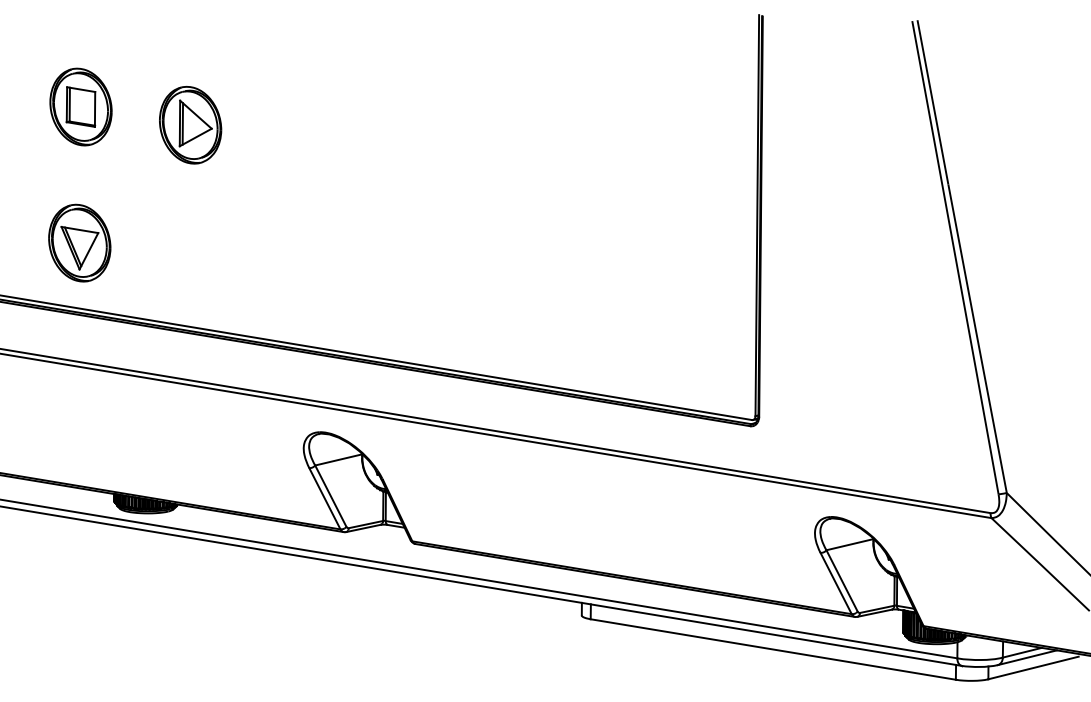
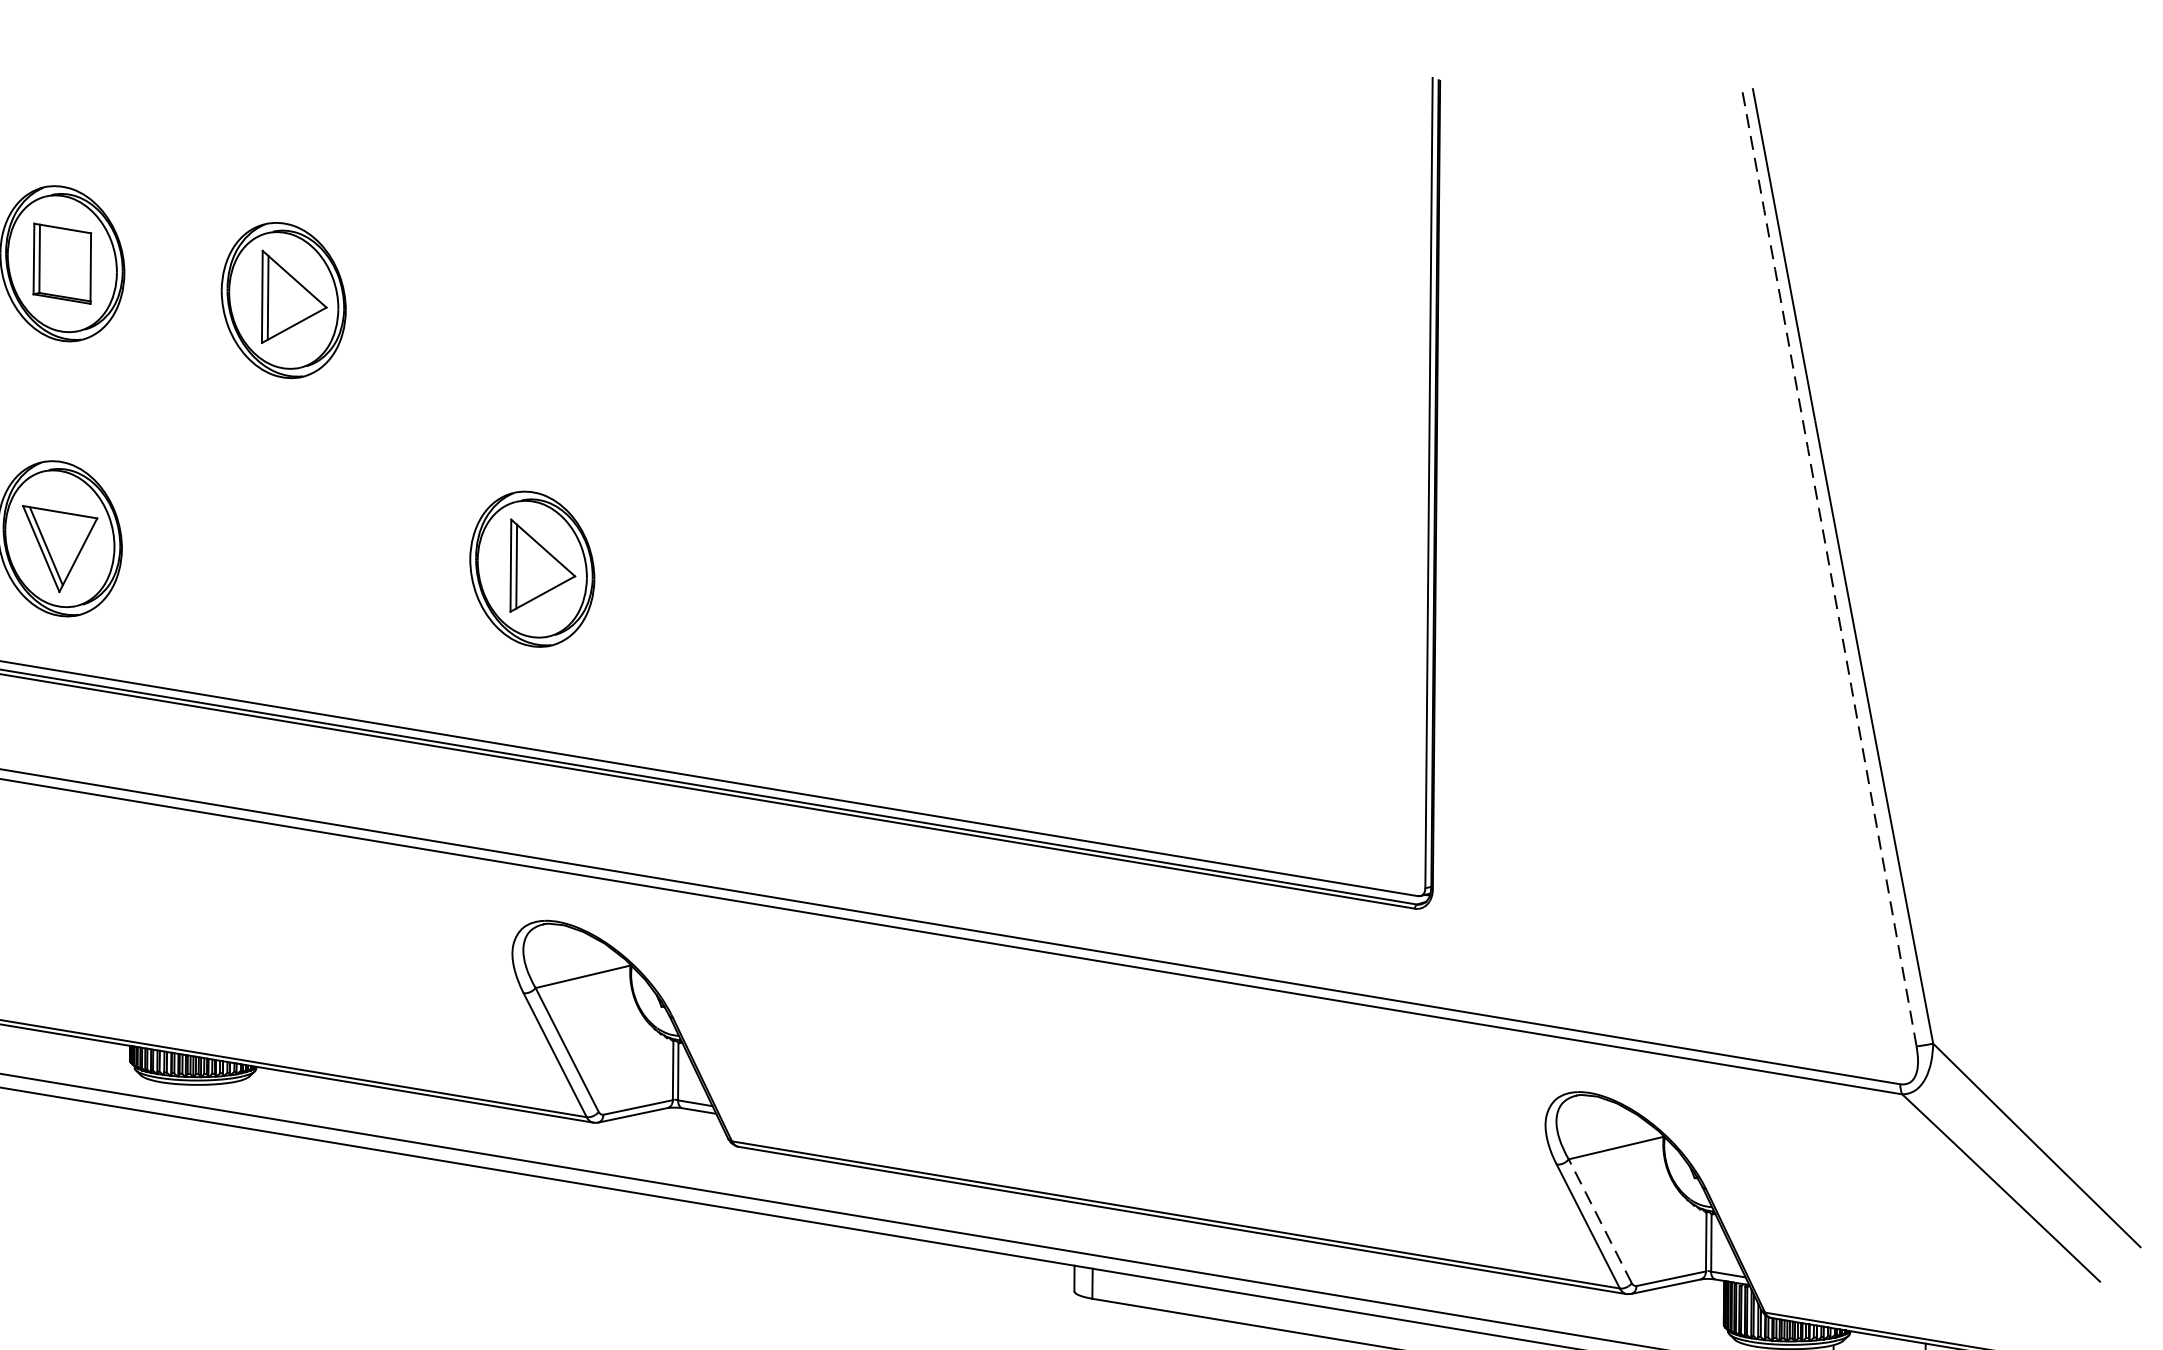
part: (313, 257) -> (532, 567), added
arc: (955, 257) -> (1829, 567), solid -> dashed
line: (841, 580) -> (1599, 1220), solid -> dashed

